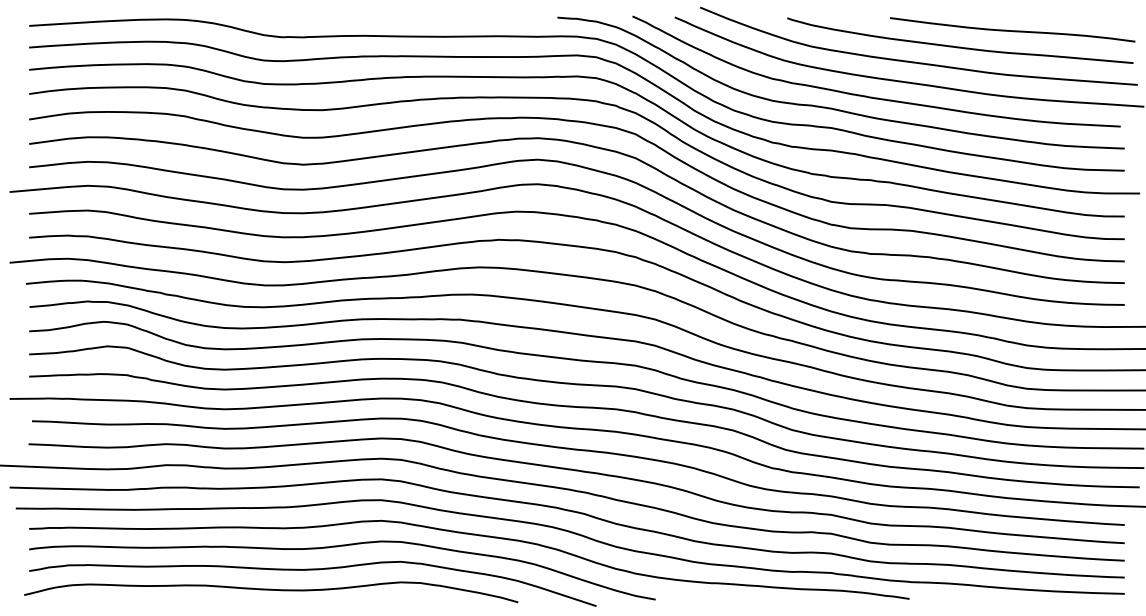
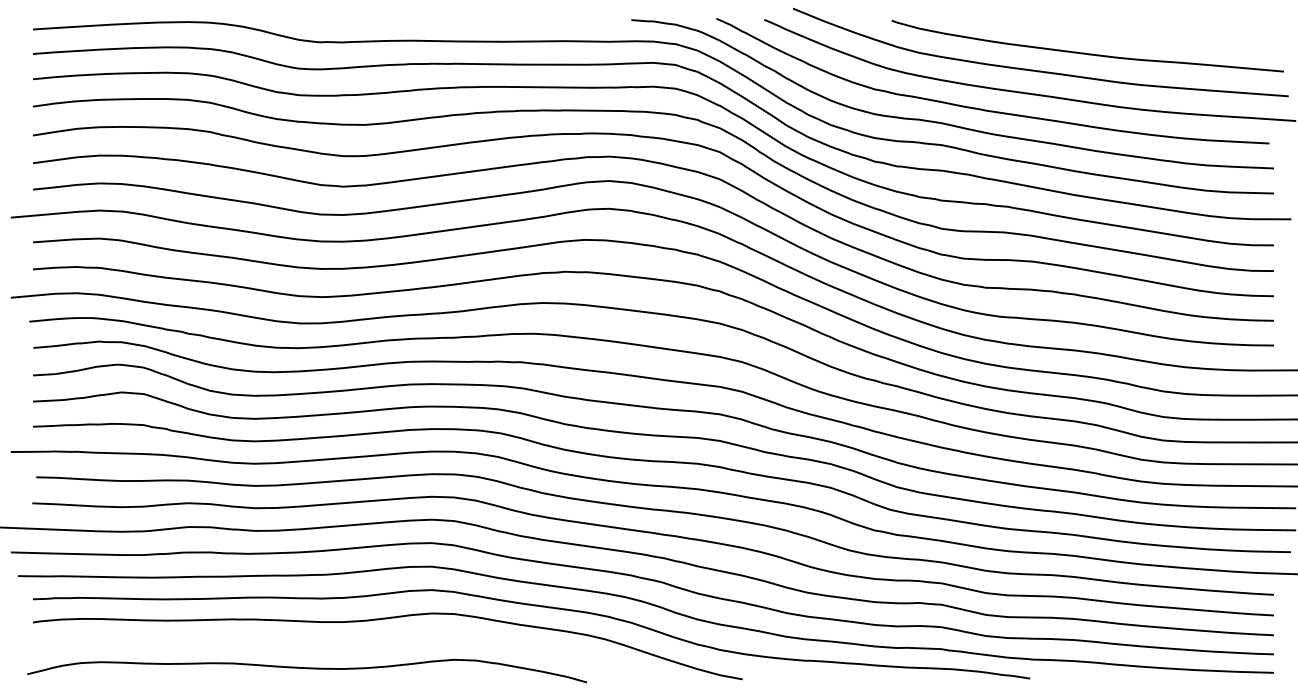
curve: (1012, 30) -> (1146, 34), removed
curve: (312, 570) -> (353, 646), removed

